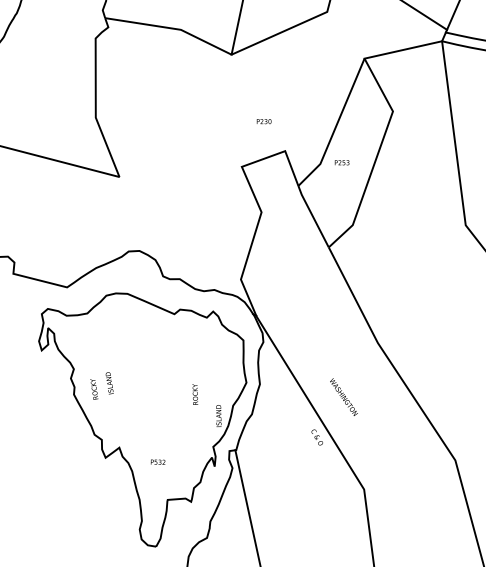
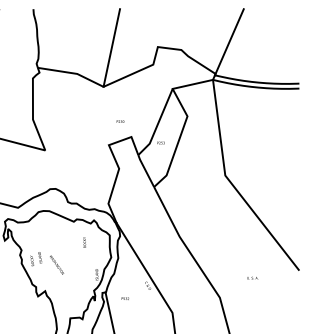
text: (194, 394) -> (84, 242), moved
text: (344, 396) -> (57, 264), moved
text: (156, 461) -> (124, 298), moved

